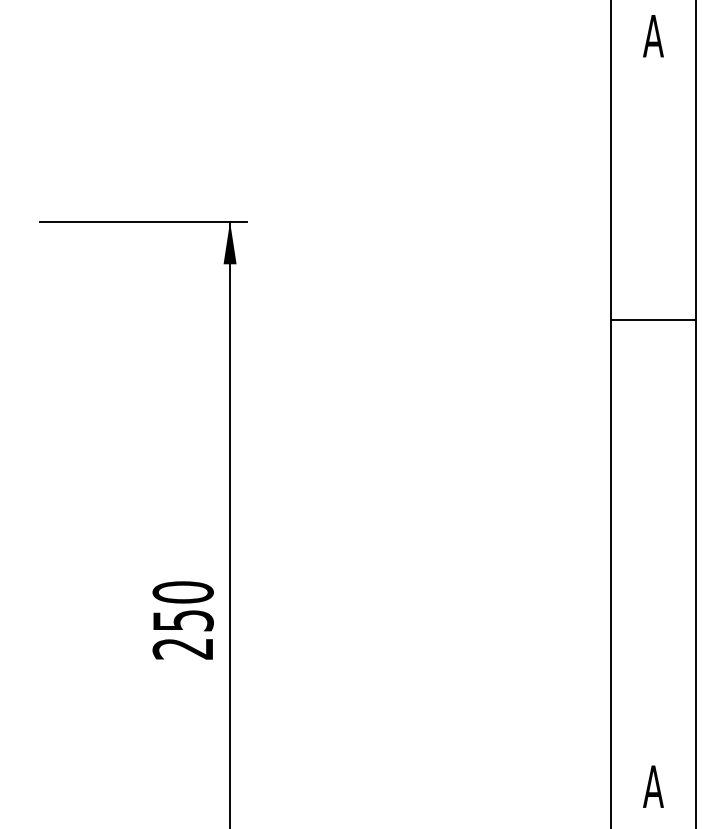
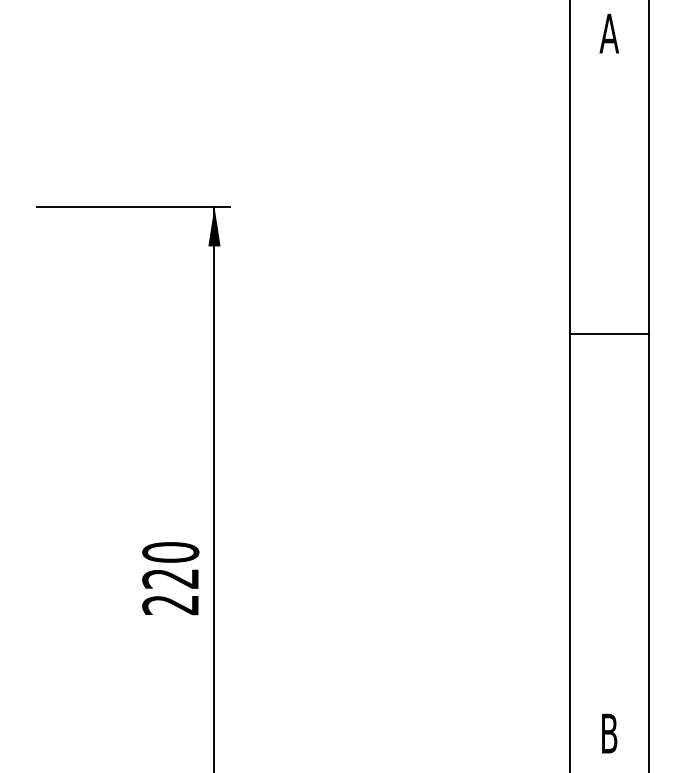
line: (653, 319) -> (609, 333), moved
text: (182, 620) -> (170, 578), 250 -> 220
text: (653, 786) -> (609, 733), A -> B

